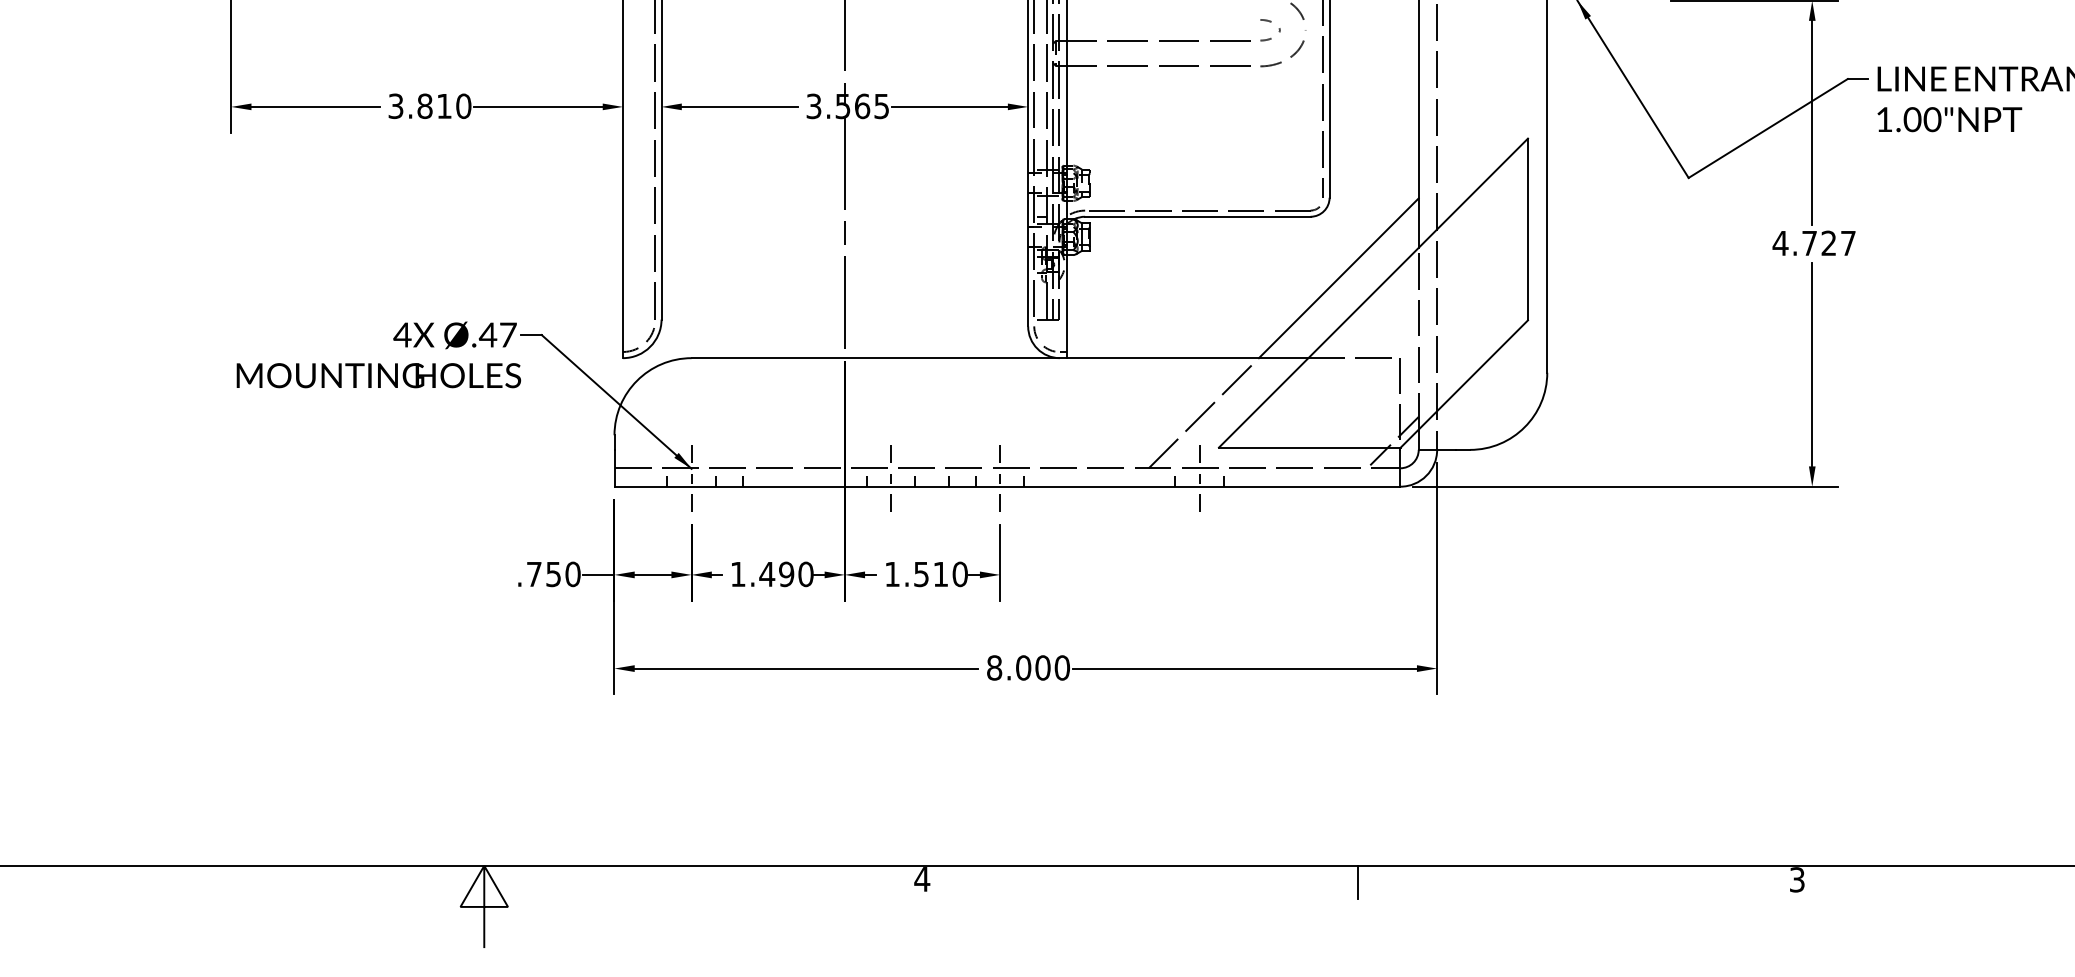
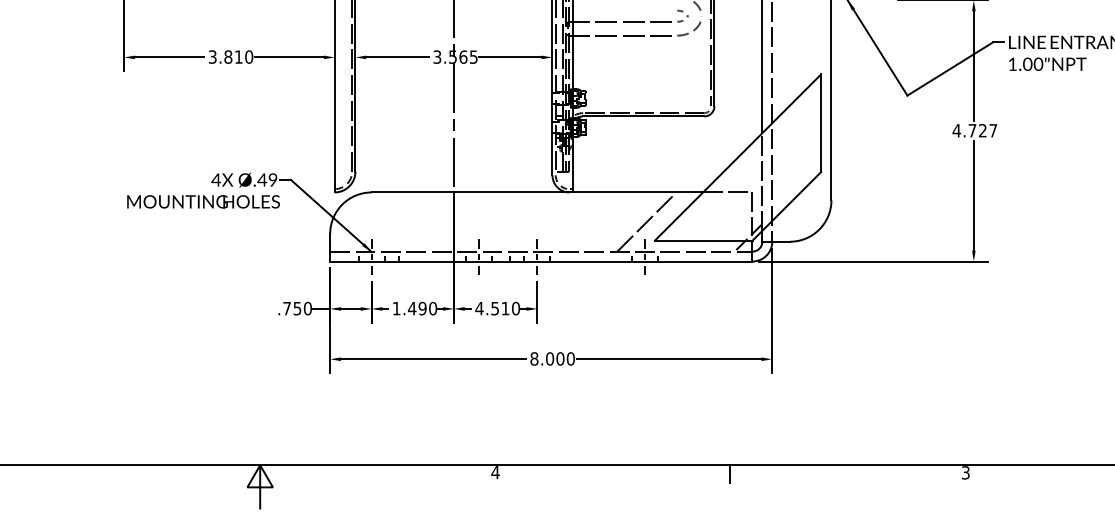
line: (1338, 278) -> (719, 149), removed
text: (507, 334) -> (272, 179), Ø.47 -> Ø.49
text: (892, 574) -> (479, 308), 1.510 -> 4.510

